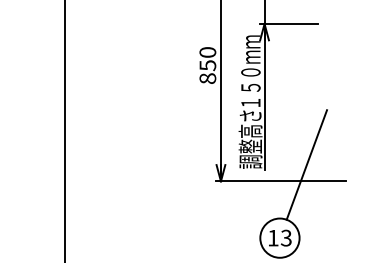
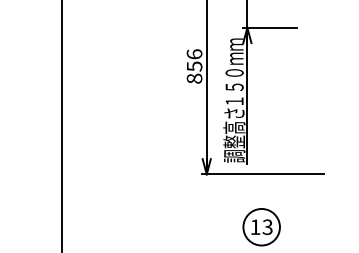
text: (207, 52) -> (194, 54), 850 -> 856
line: (306, 165) -> (286, 159), removed

